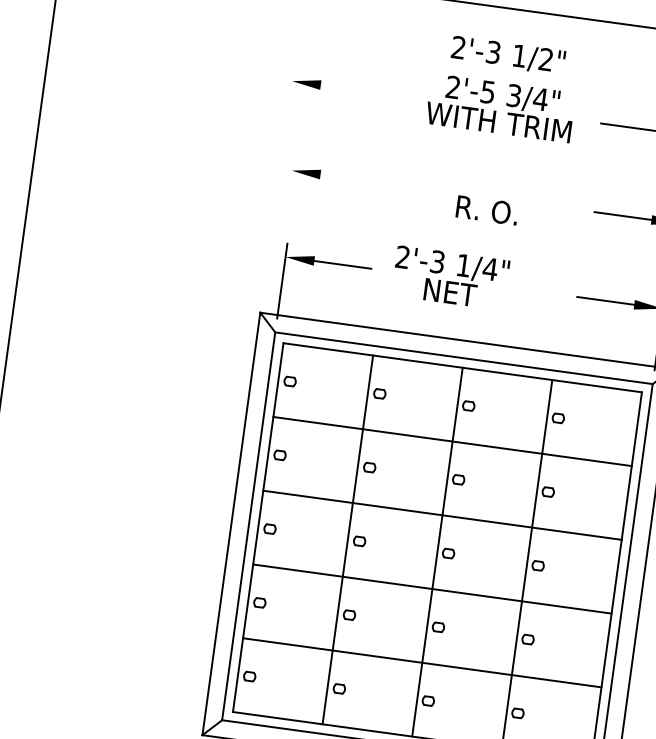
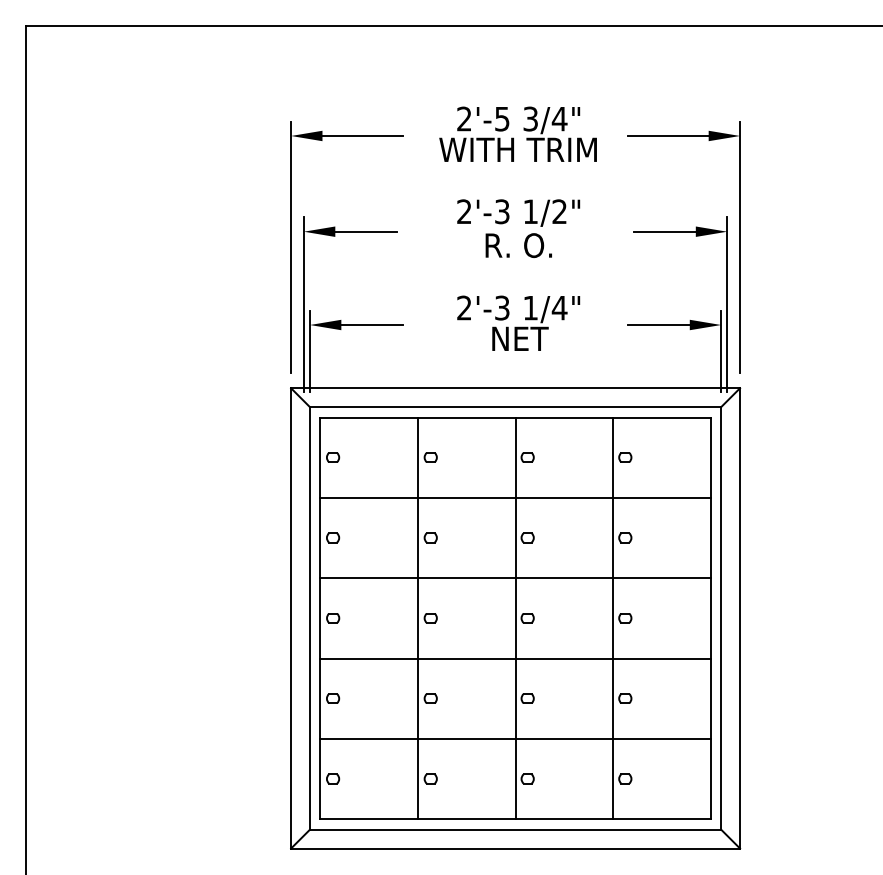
text: (508, 55) -> (518, 212), moved
line: (357, 89) -> (362, 135), added
line: (349, 178) -> (366, 231), added
line: (278, 183) -> (291, 247), added
line: (282, 237) -> (303, 304), added
text: (450, 277) -> (518, 322), moved

